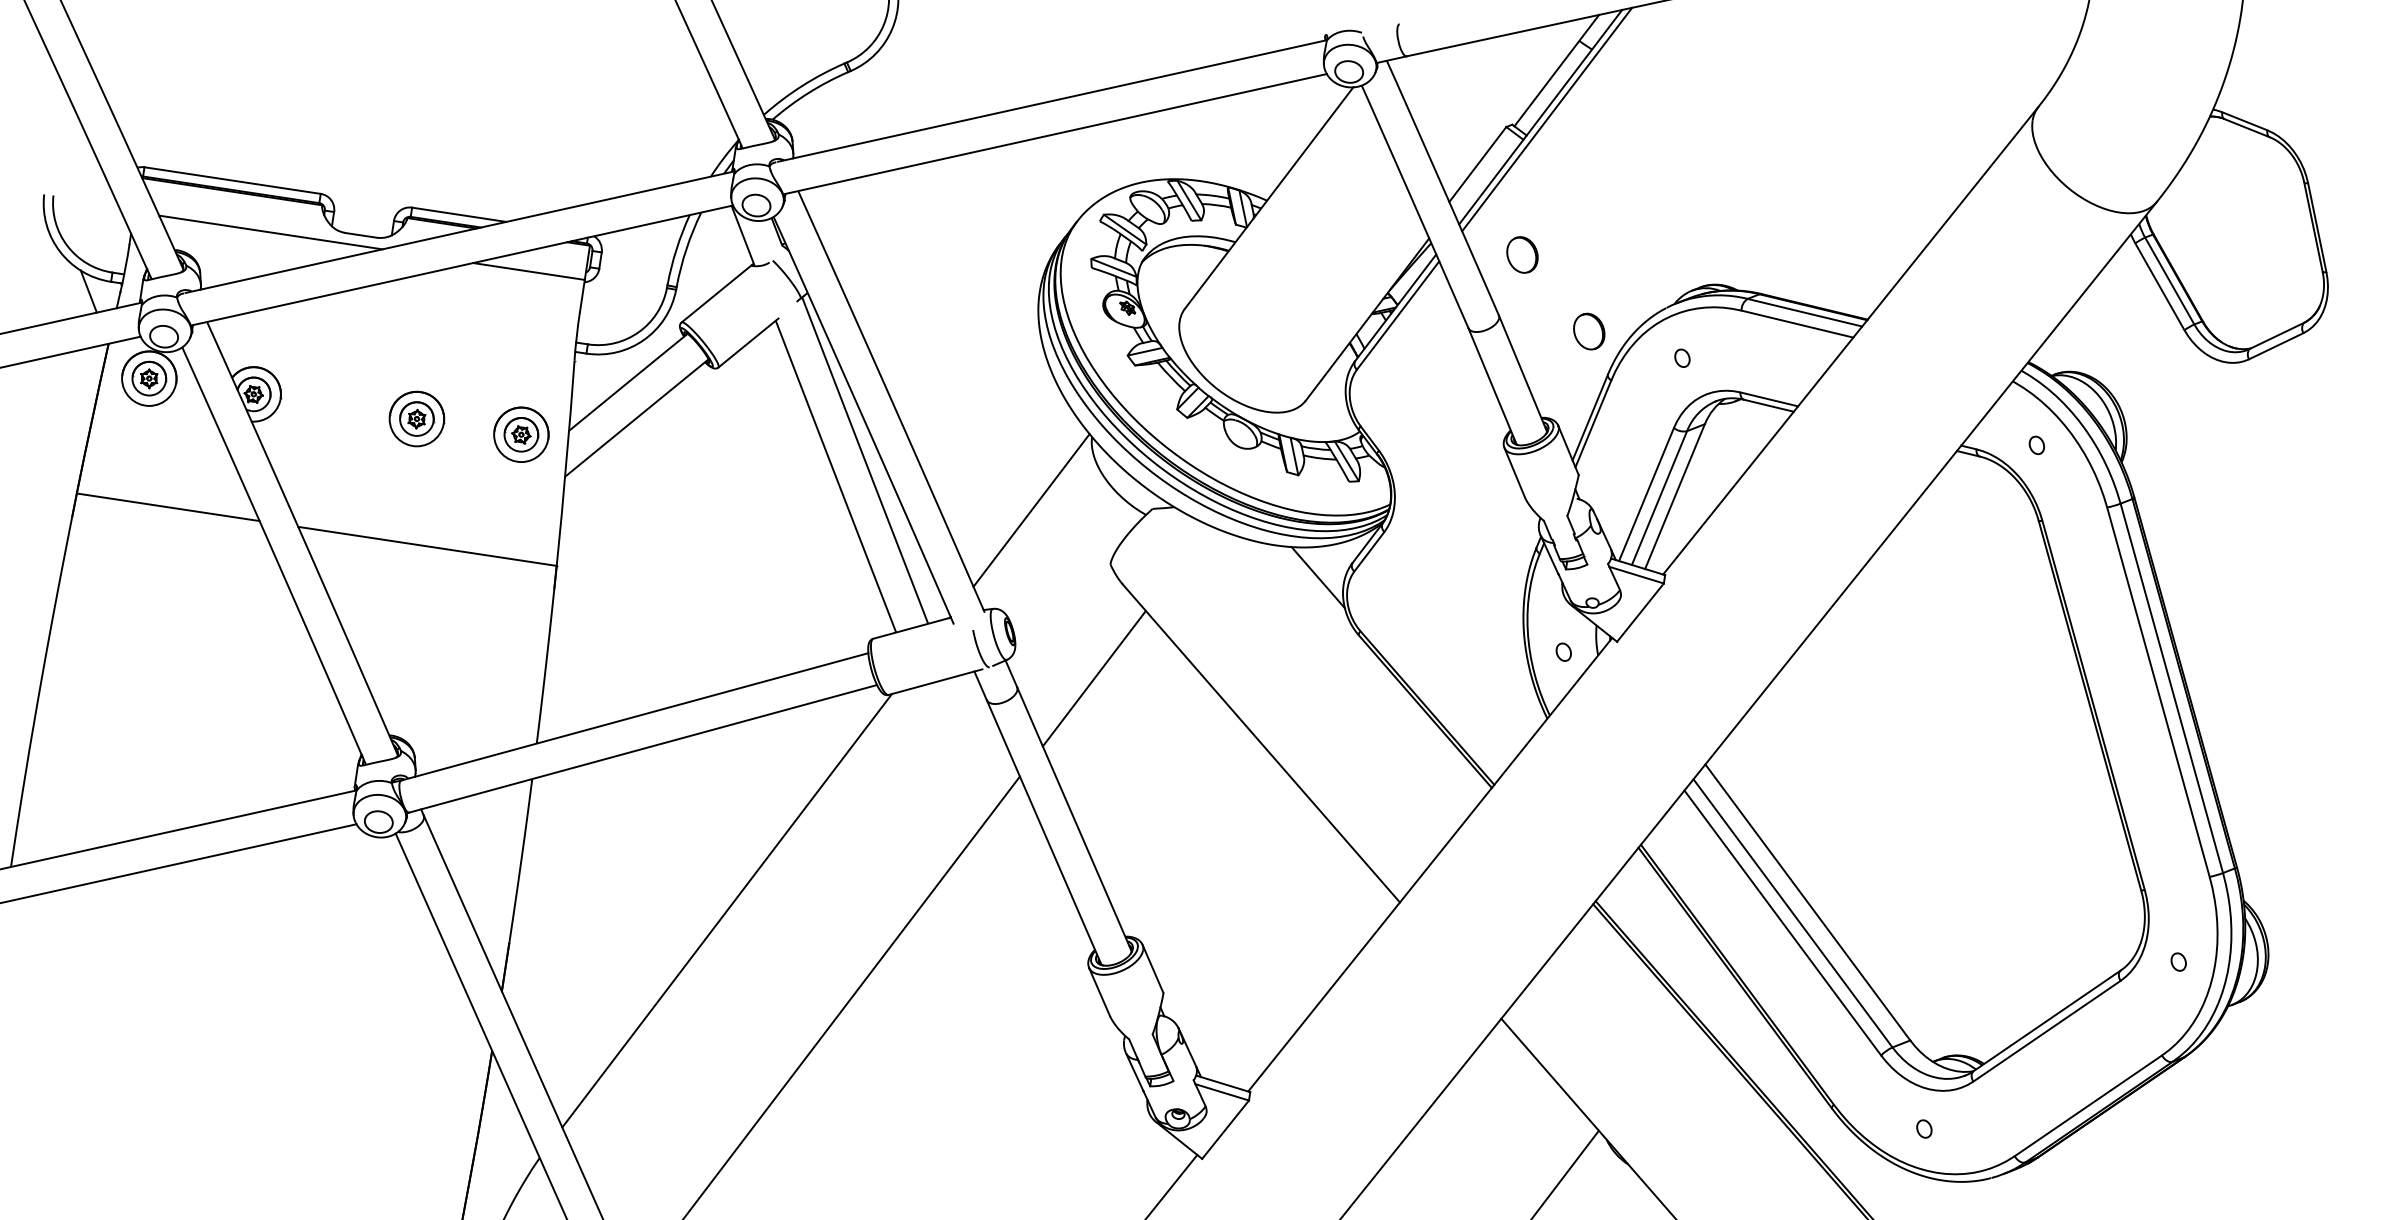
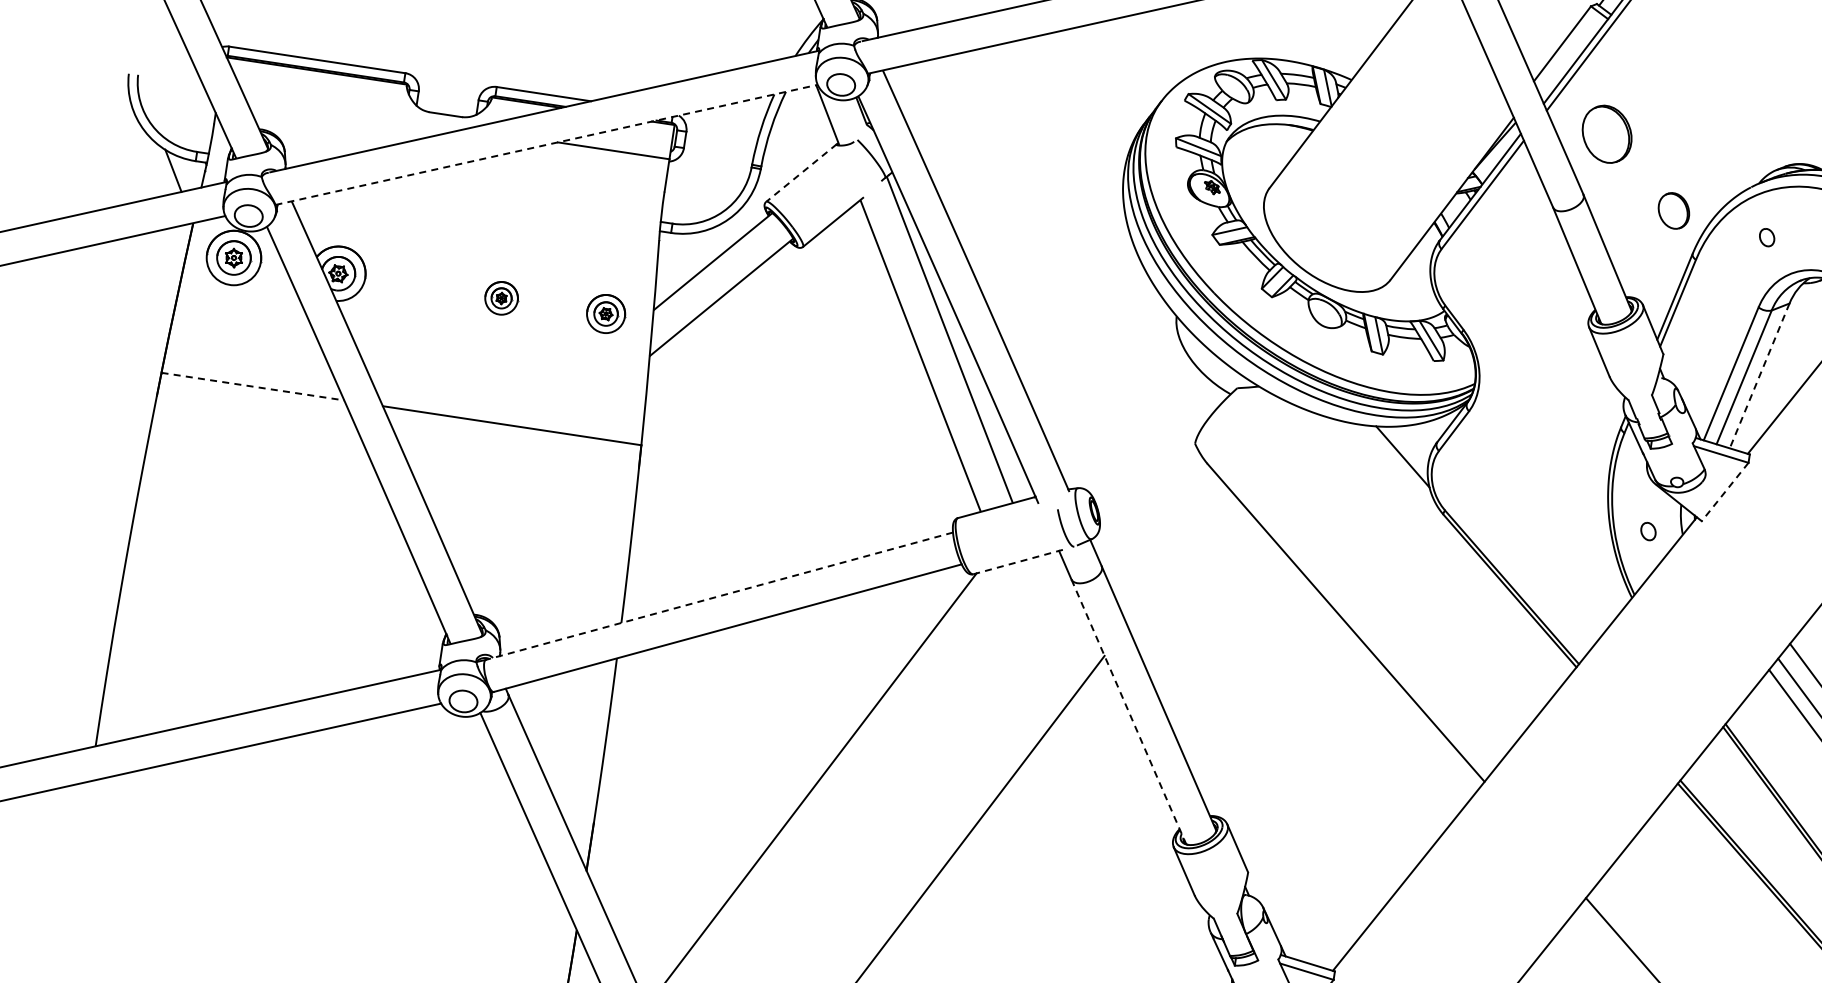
line: (270, 232) -> (355, 111), removed
part: (1522, 254) -> (1607, 133), size x1.6
line: (461, 265) -> (546, 144), solid -> dashed
line: (716, 293) -> (801, 172), solid -> dashed
part: (416, 418) -> (501, 297), size x0.6
part: (521, 434) -> (606, 313), size x0.7
line: (1674, 497) -> (1759, 376), solid -> dashed
line: (168, 507) -> (253, 386), solid -> dashed
line: (1031, 510) -> (1116, 389), removed
line: (1640, 613) -> (1725, 492), solid -> dashed
line: (1093, 678) -> (1178, 557), removed
line: (935, 682) -> (1020, 561), solid -> dashed
line: (634, 717) -> (719, 596), solid -> dashed
line: (1044, 832) -> (1129, 711), solid -> dashed

